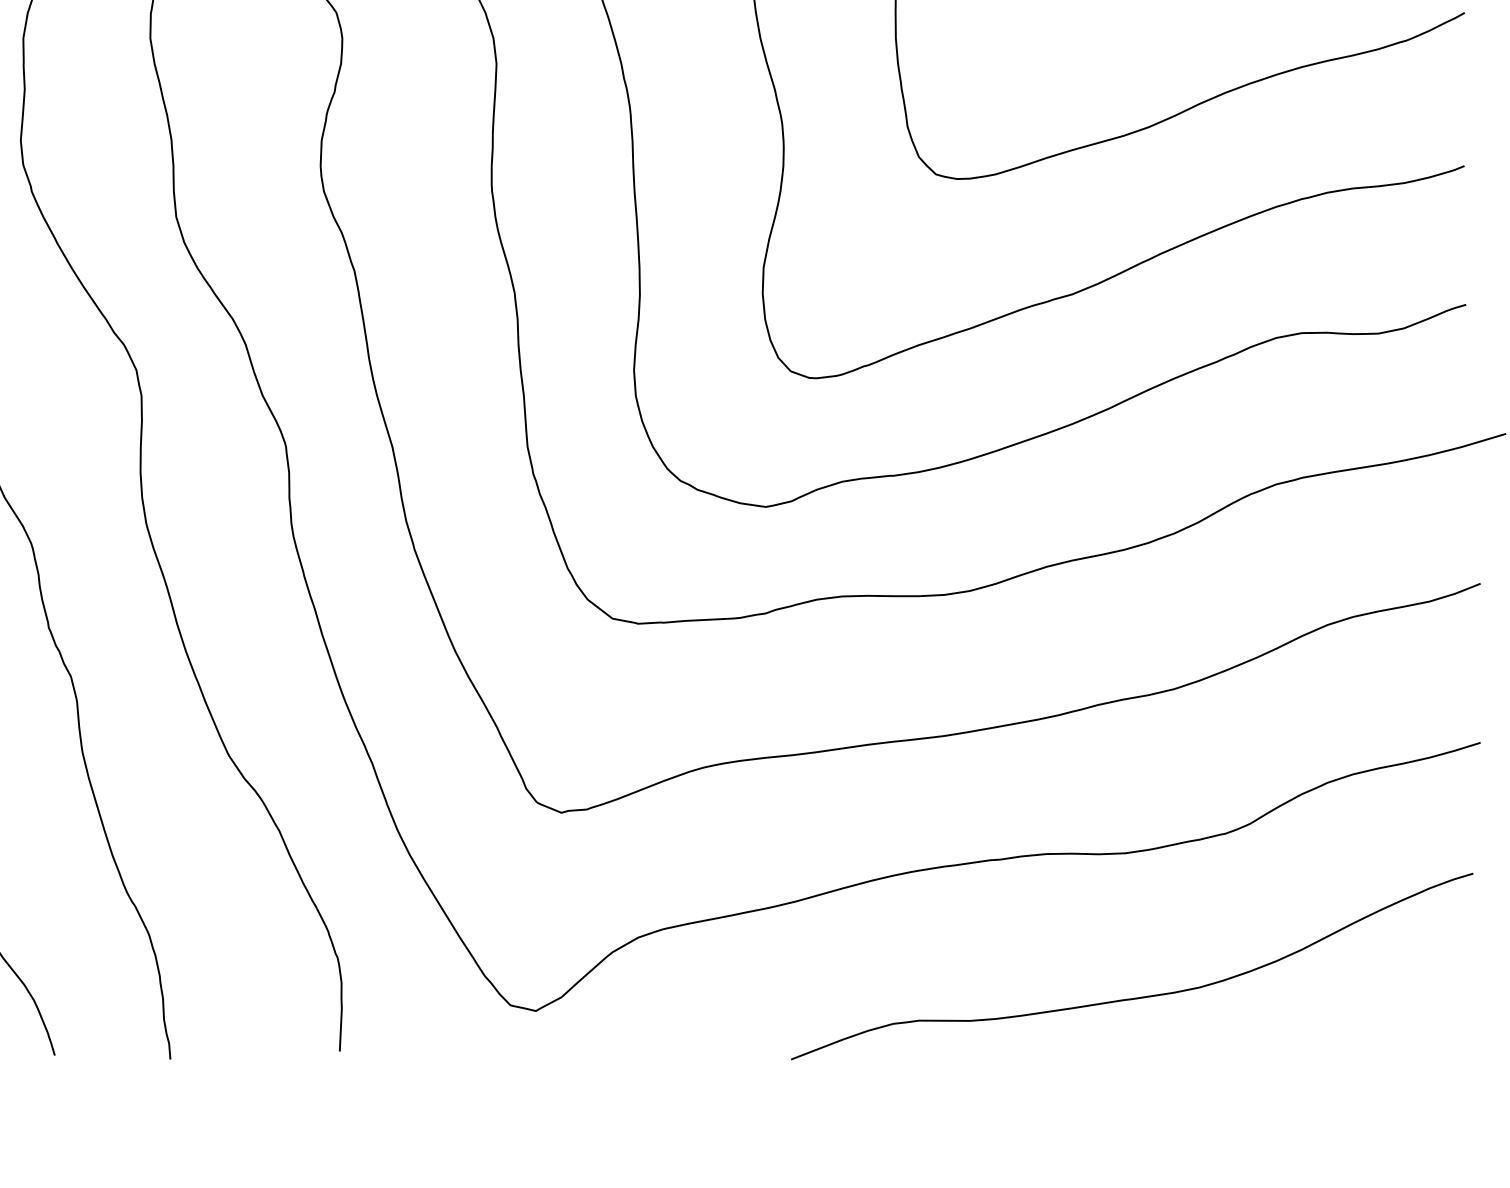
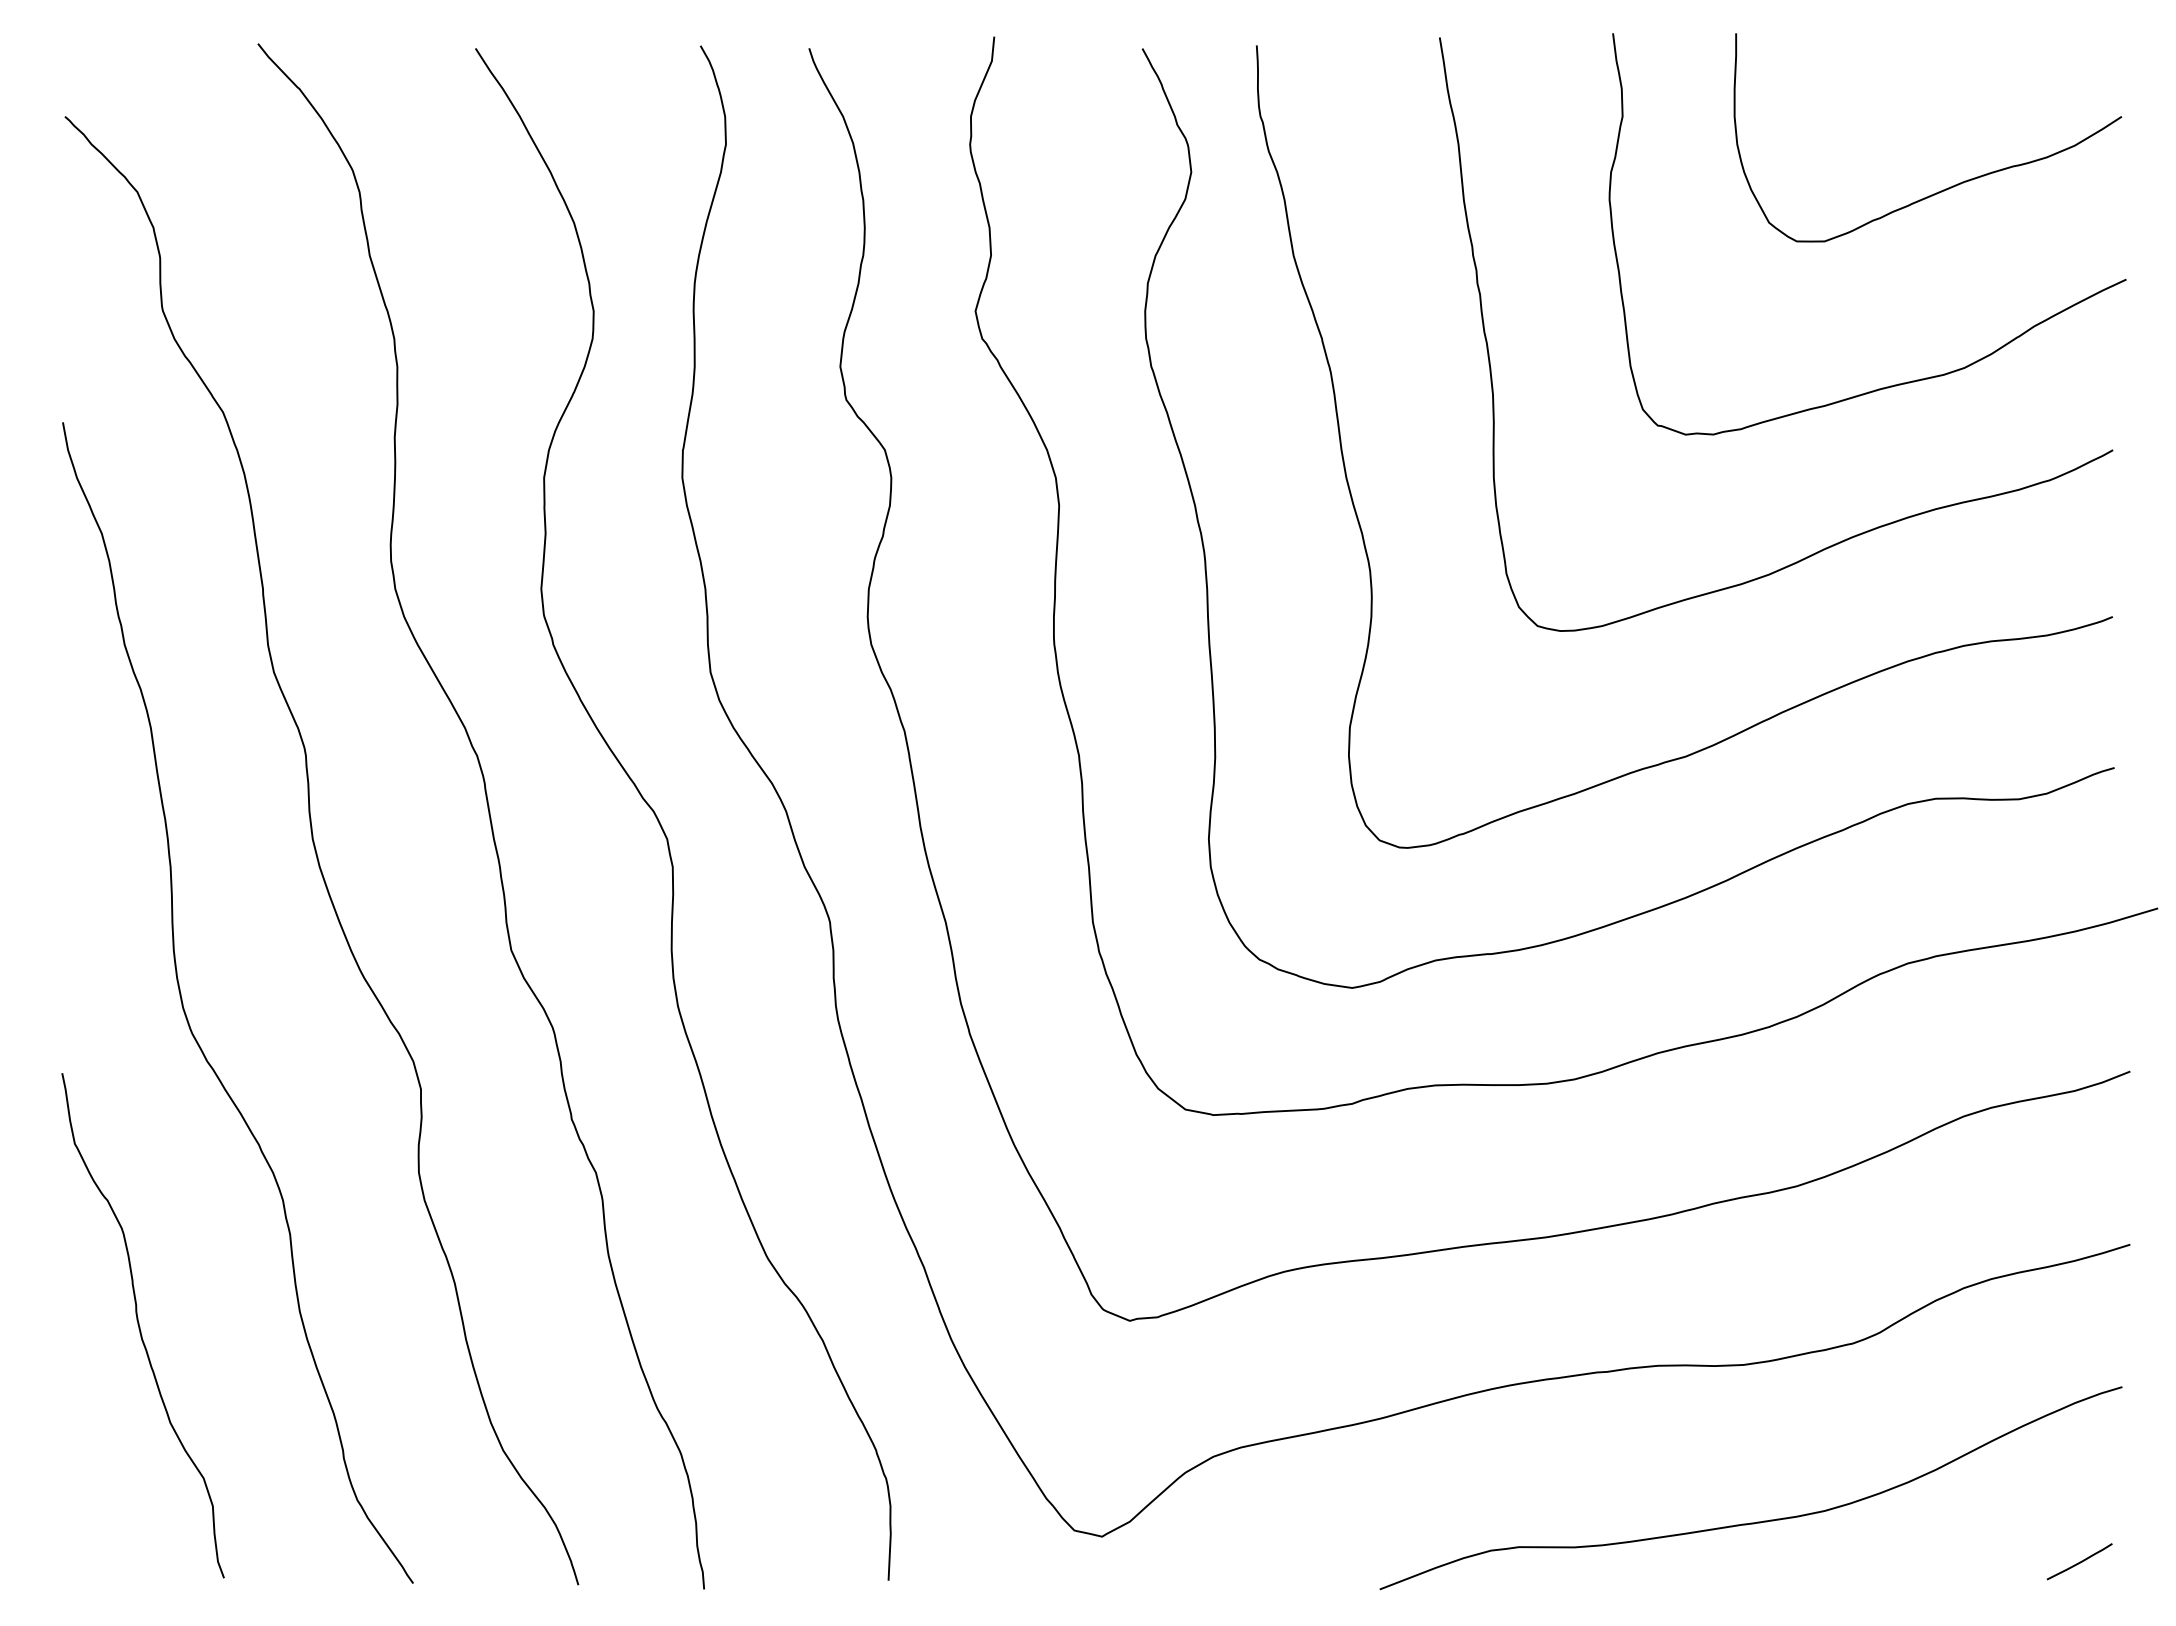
curve: (1433, 1033) -> (2079, 1561), added

